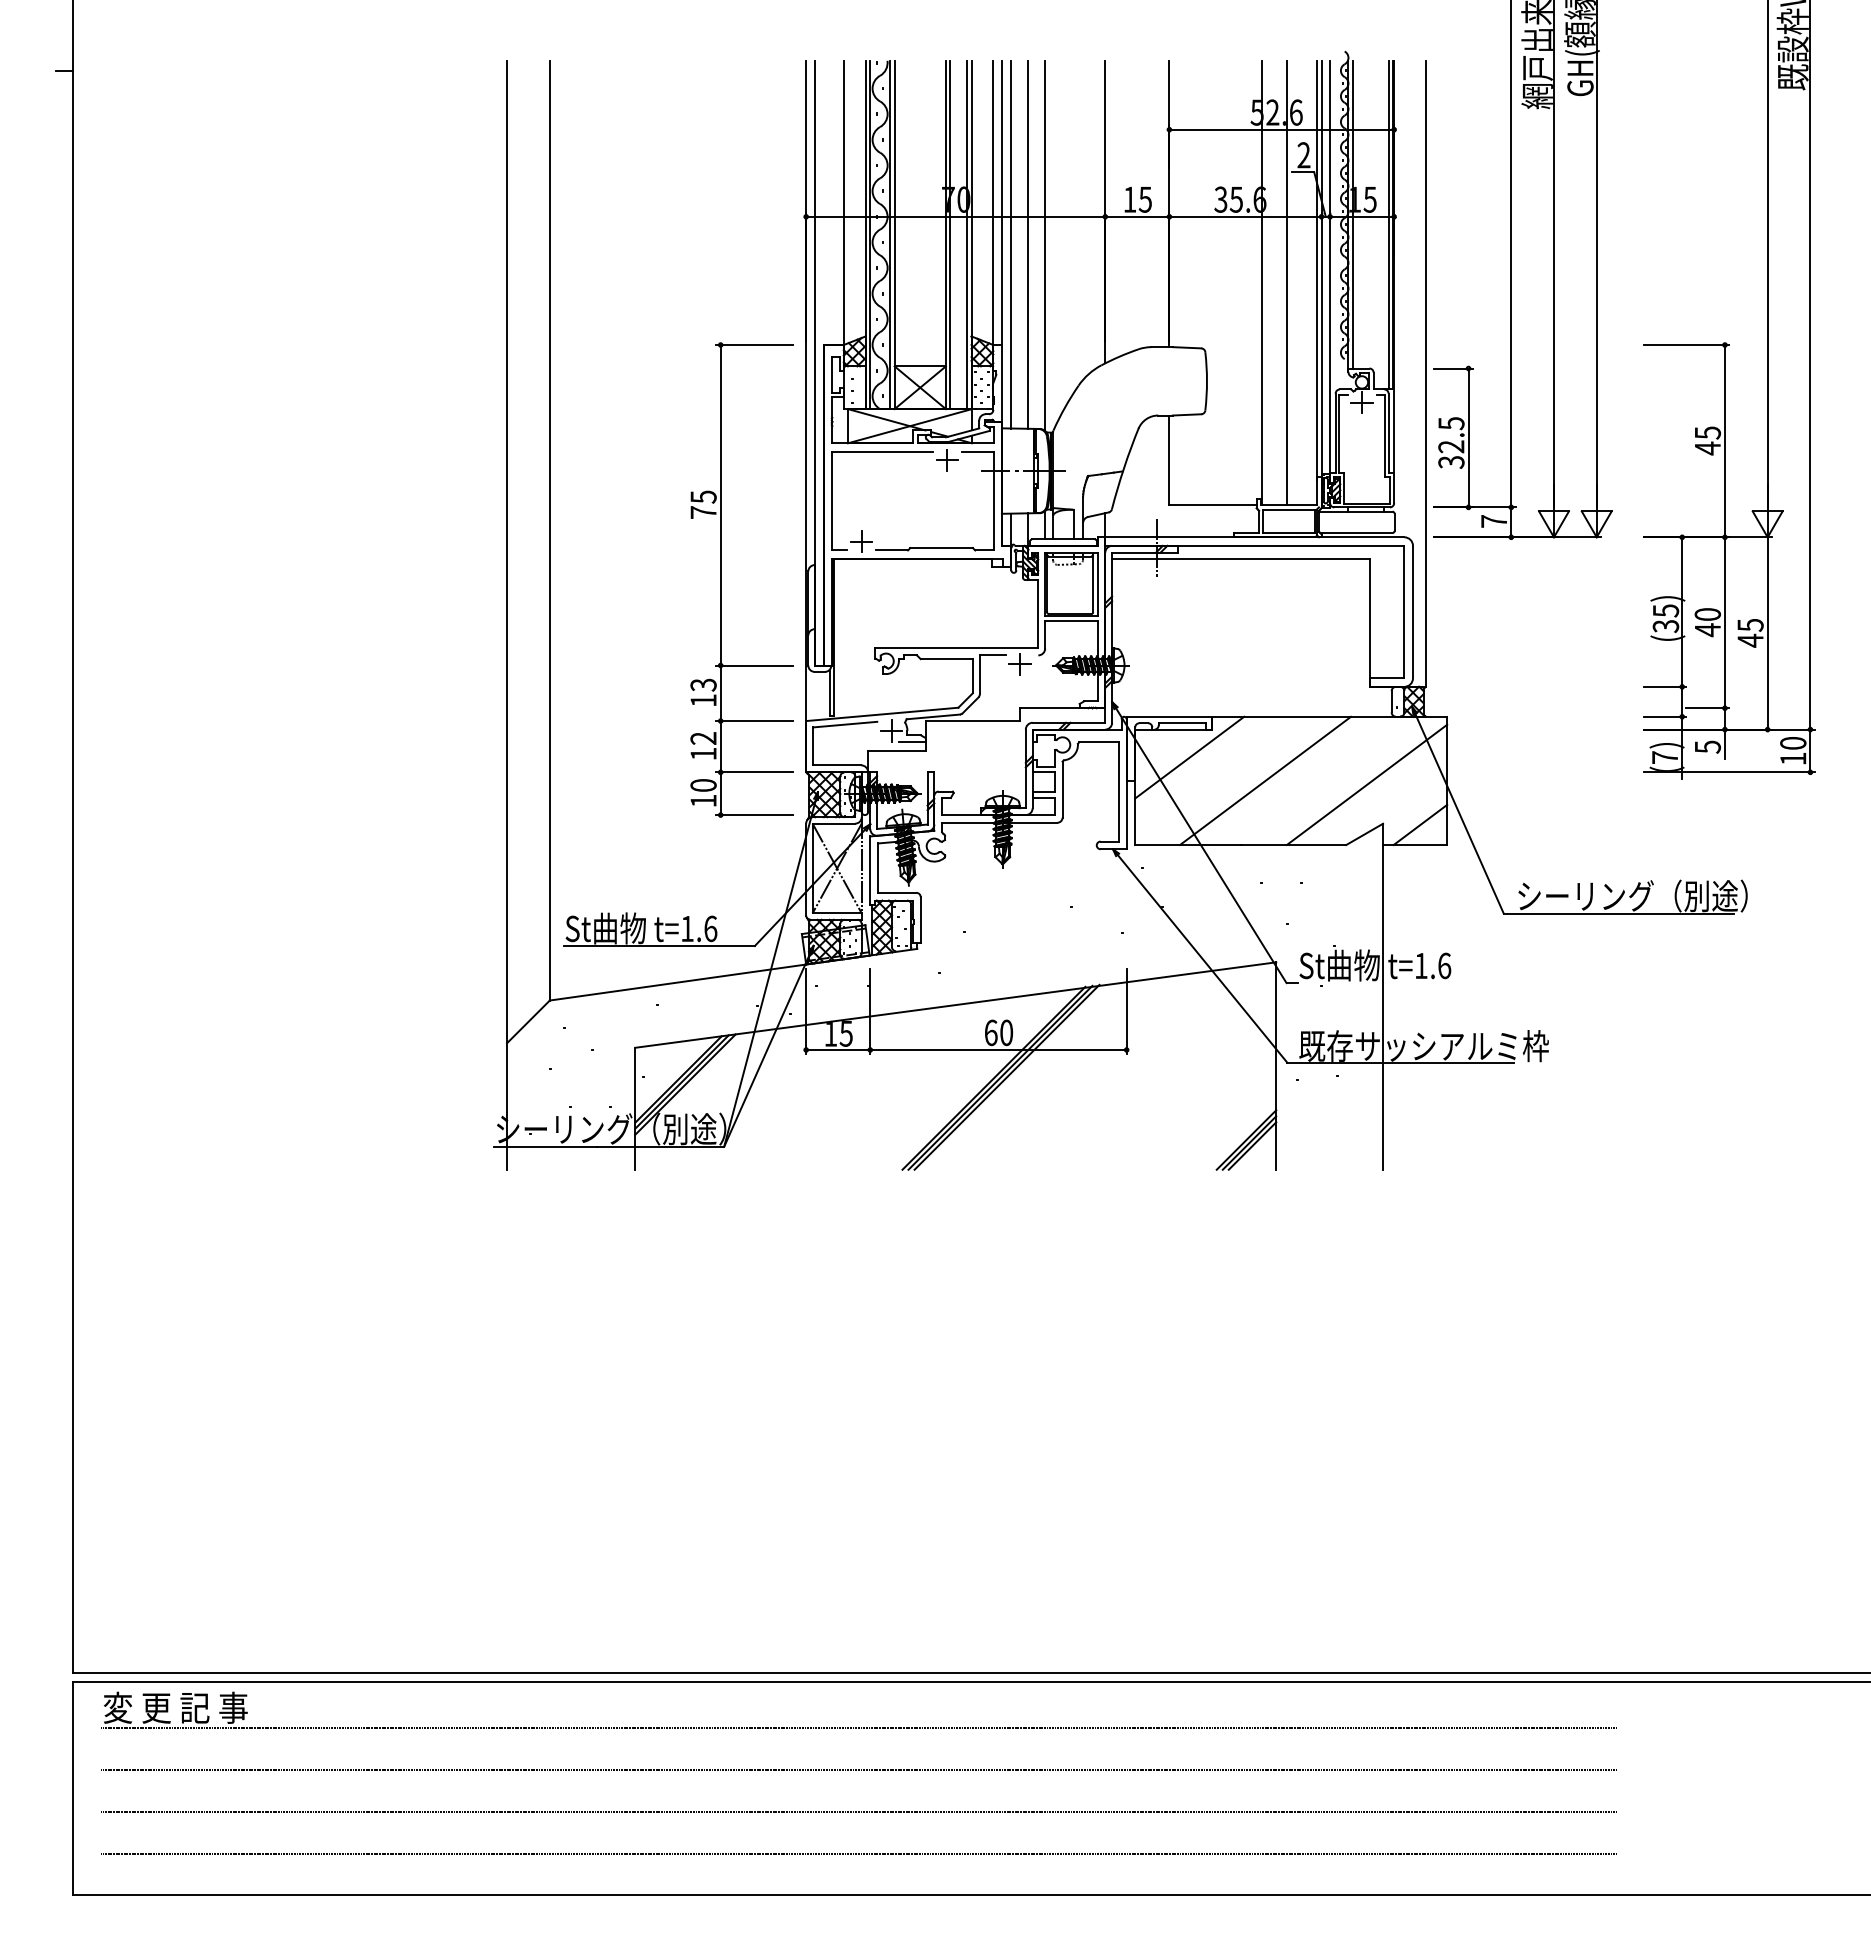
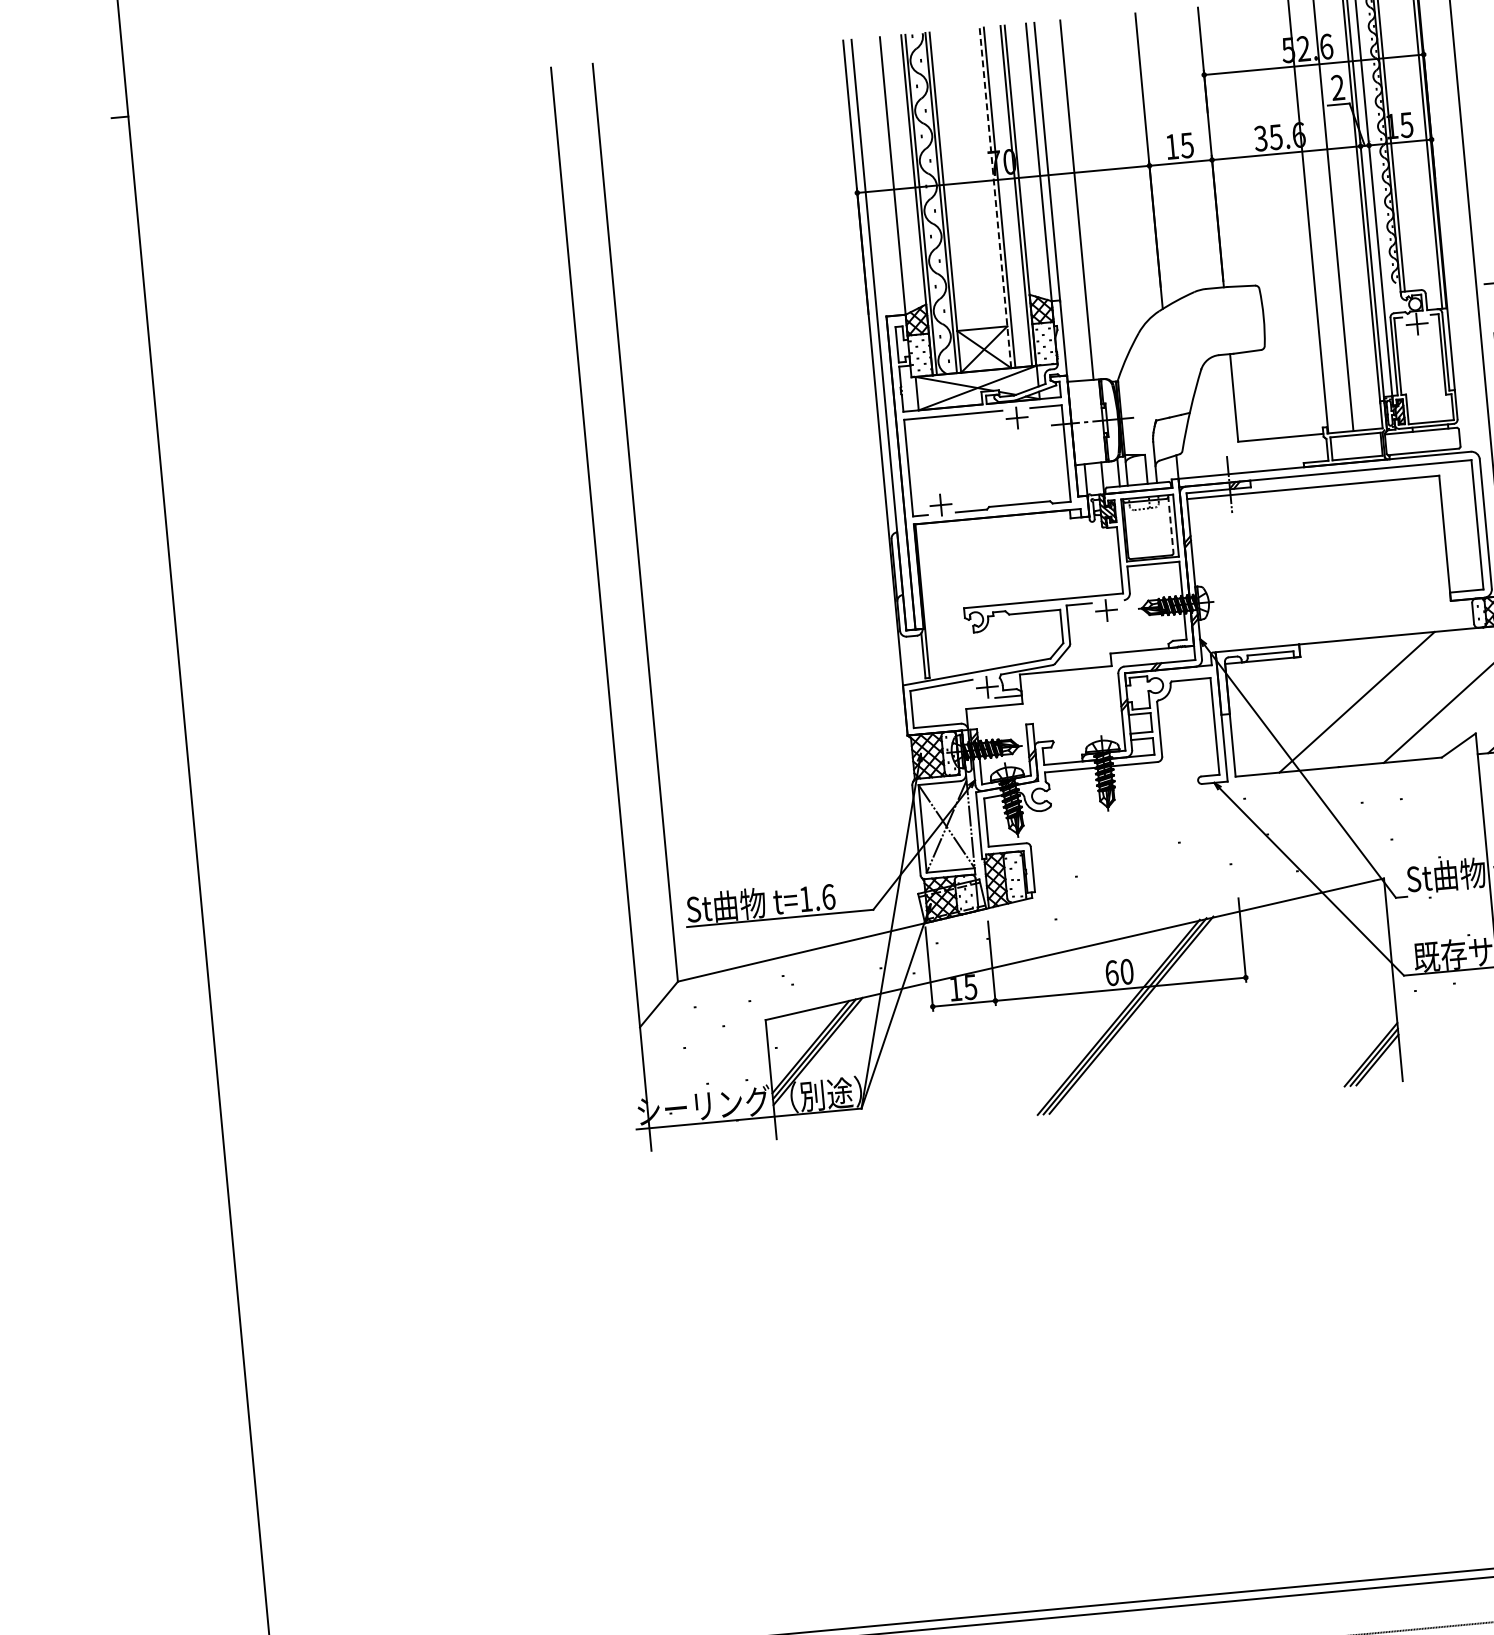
line: (945, 234) -> (995, 197), solid -> dashed
line: (1011, 244) -> (1060, 201), removed
line: (1045, 245) -> (1093, 199), removed
part: (721, 579) -> (807, 554), removed
line: (1093, 582) -> (1171, 524), solid -> dashed
line: (1189, 757) -> (1280, 686), removed

